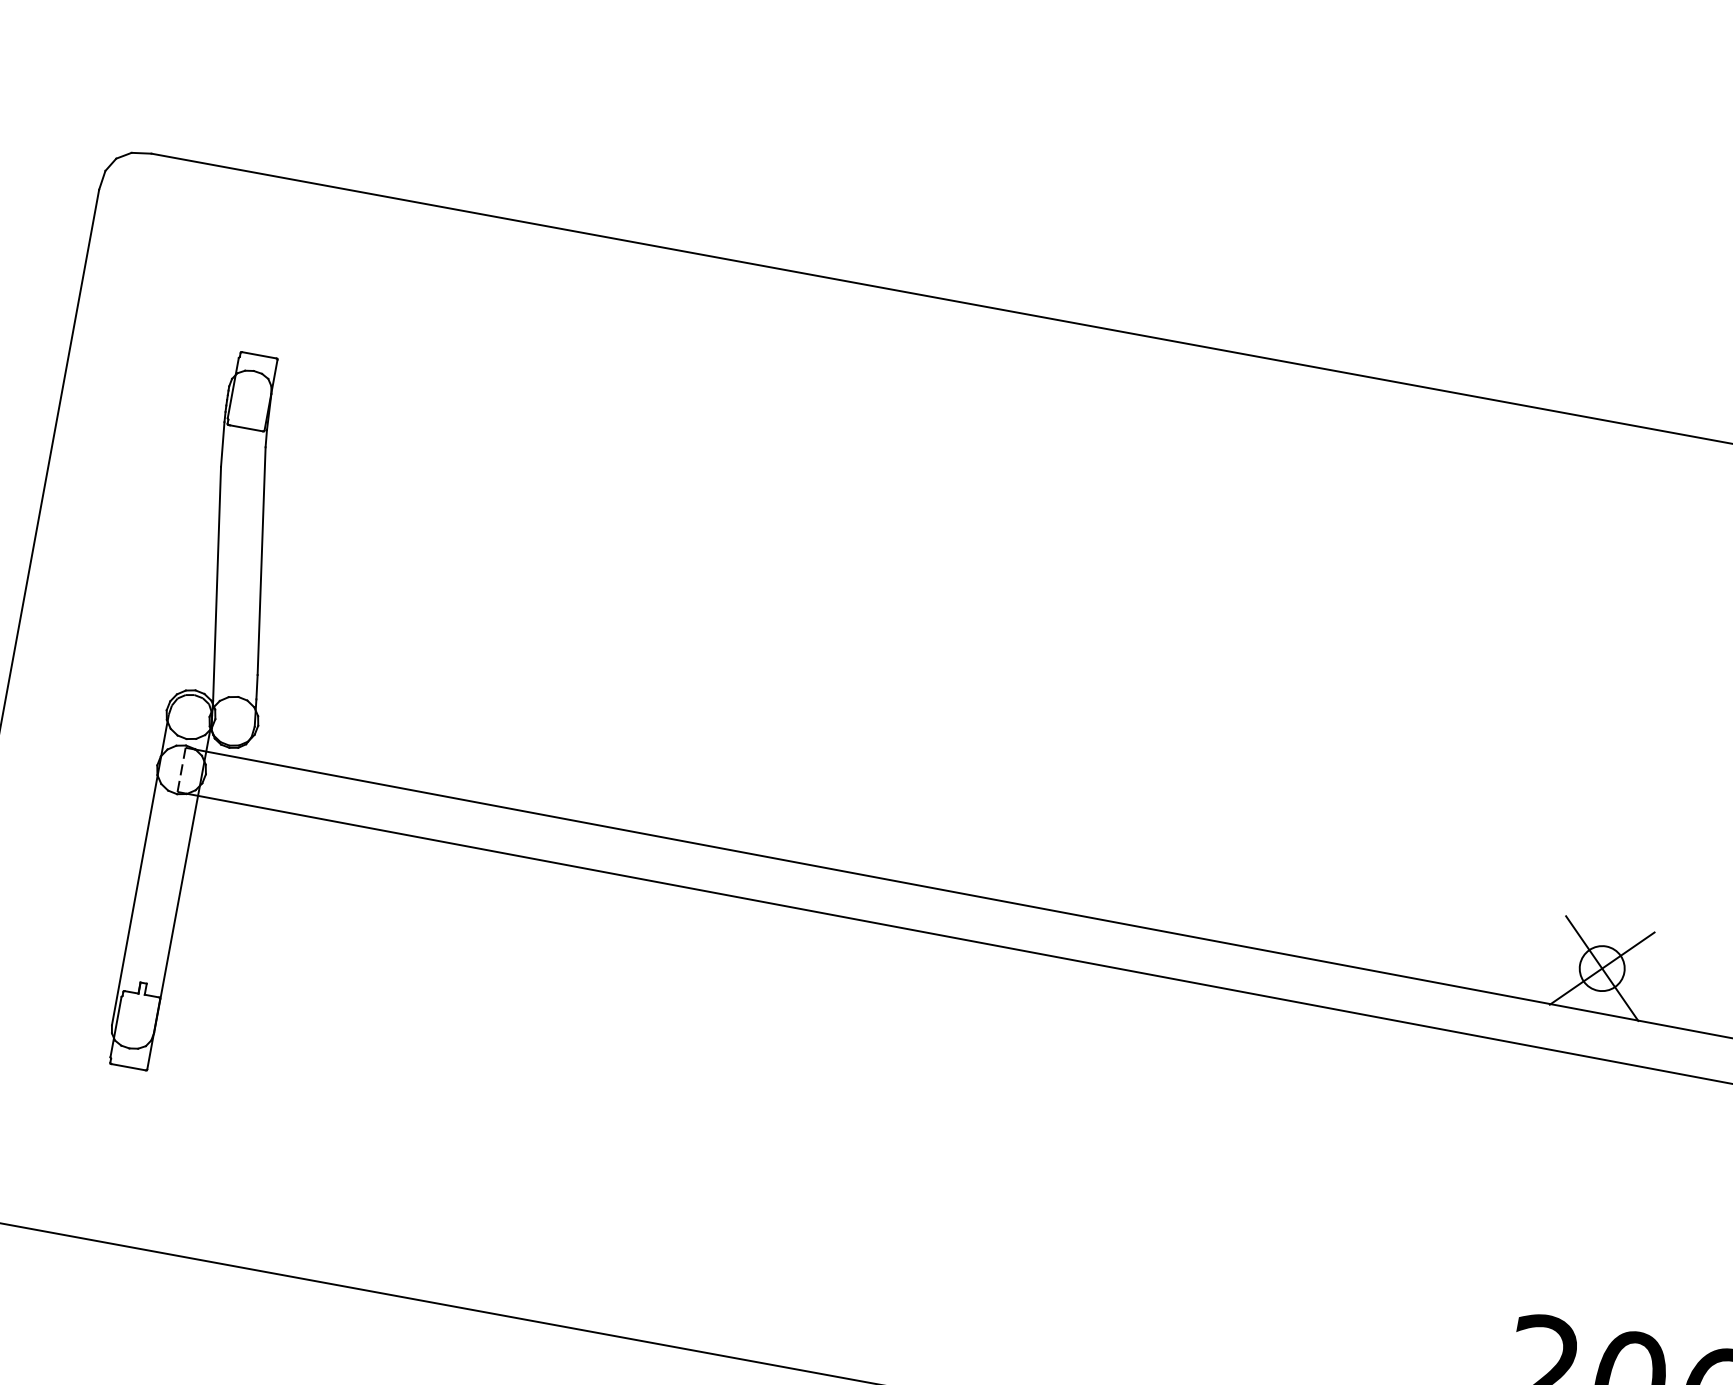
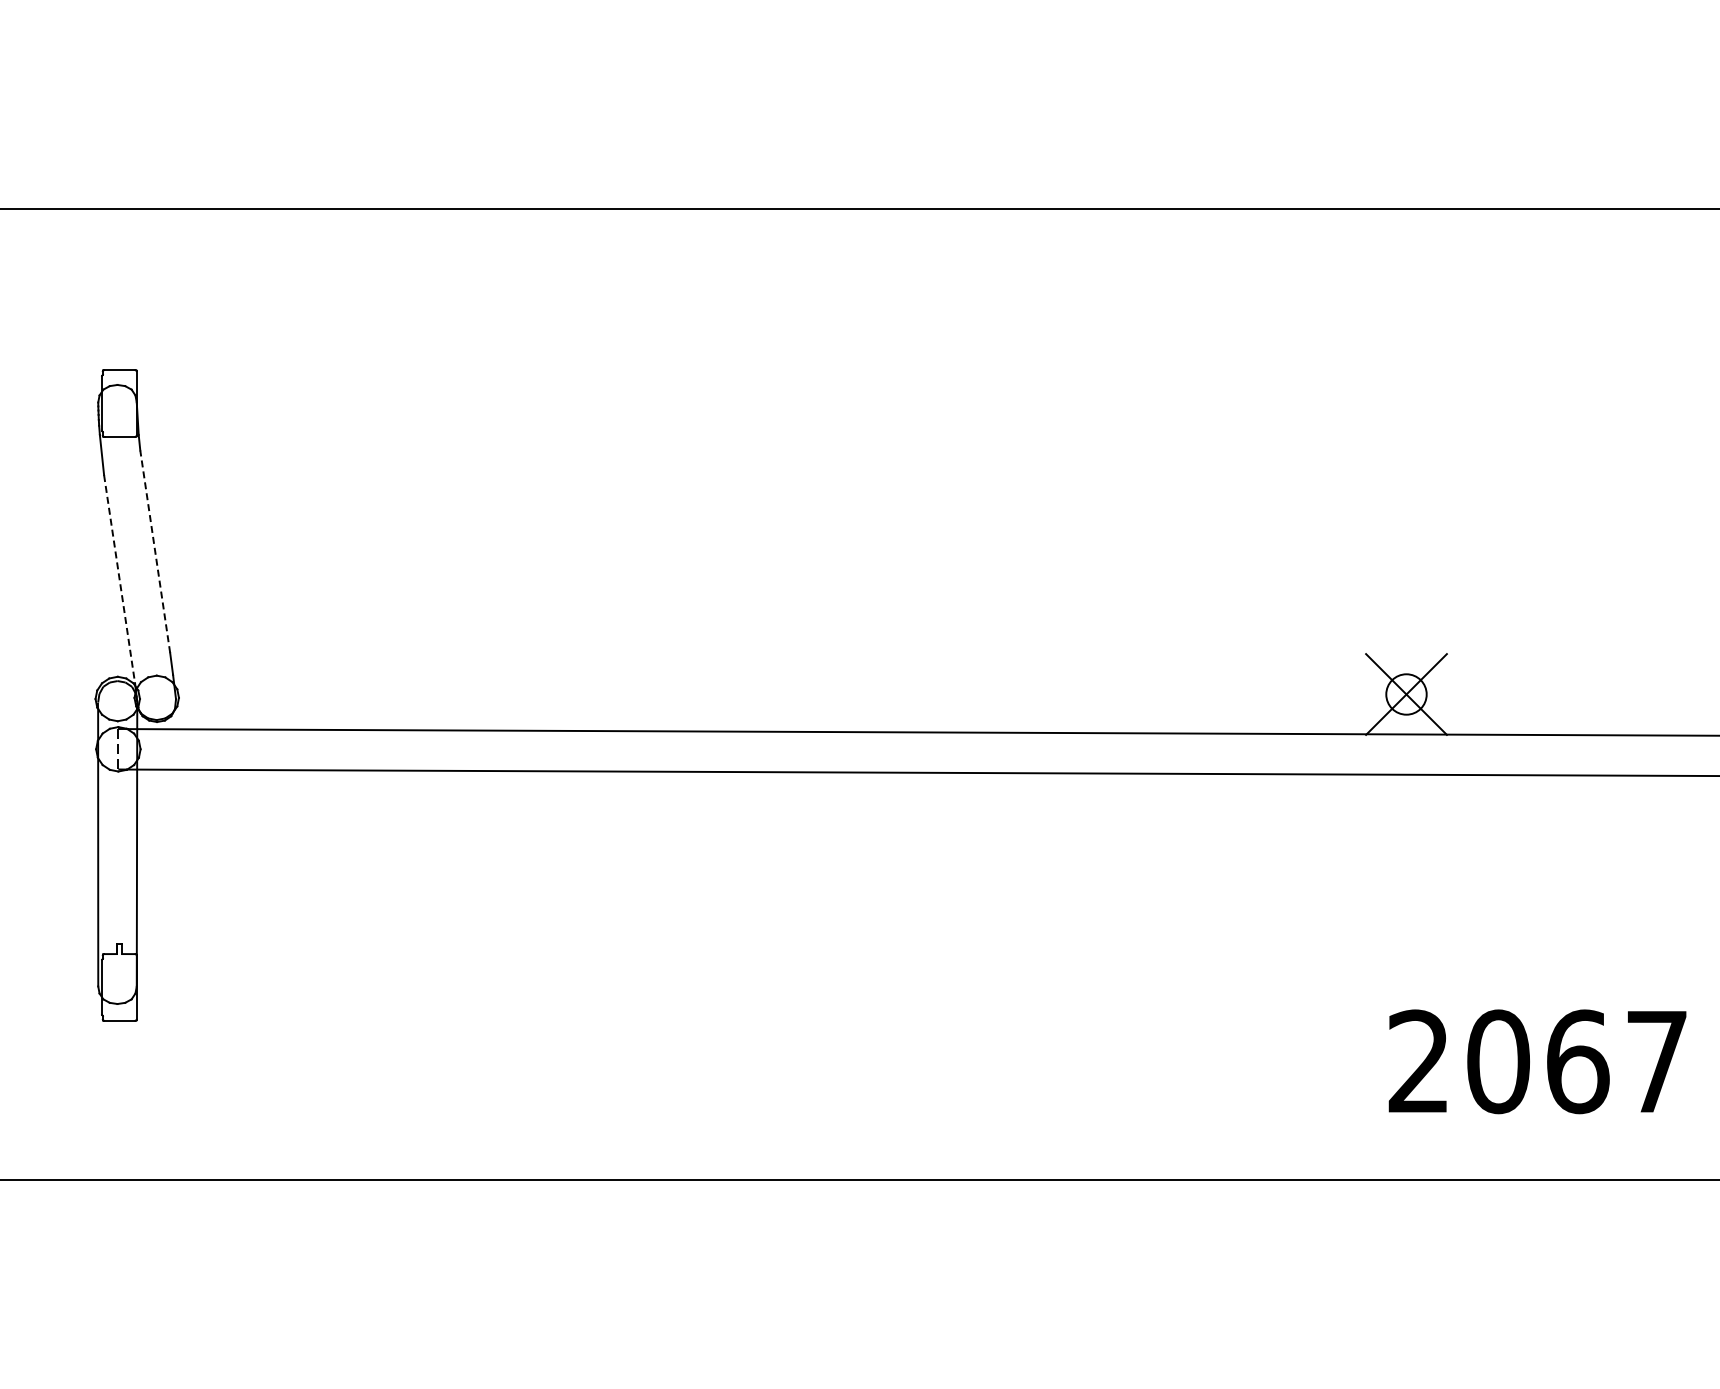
line: (261, 560) -> (155, 551), solid -> dashed
line: (216, 584) -> (119, 579), solid -> dashed

